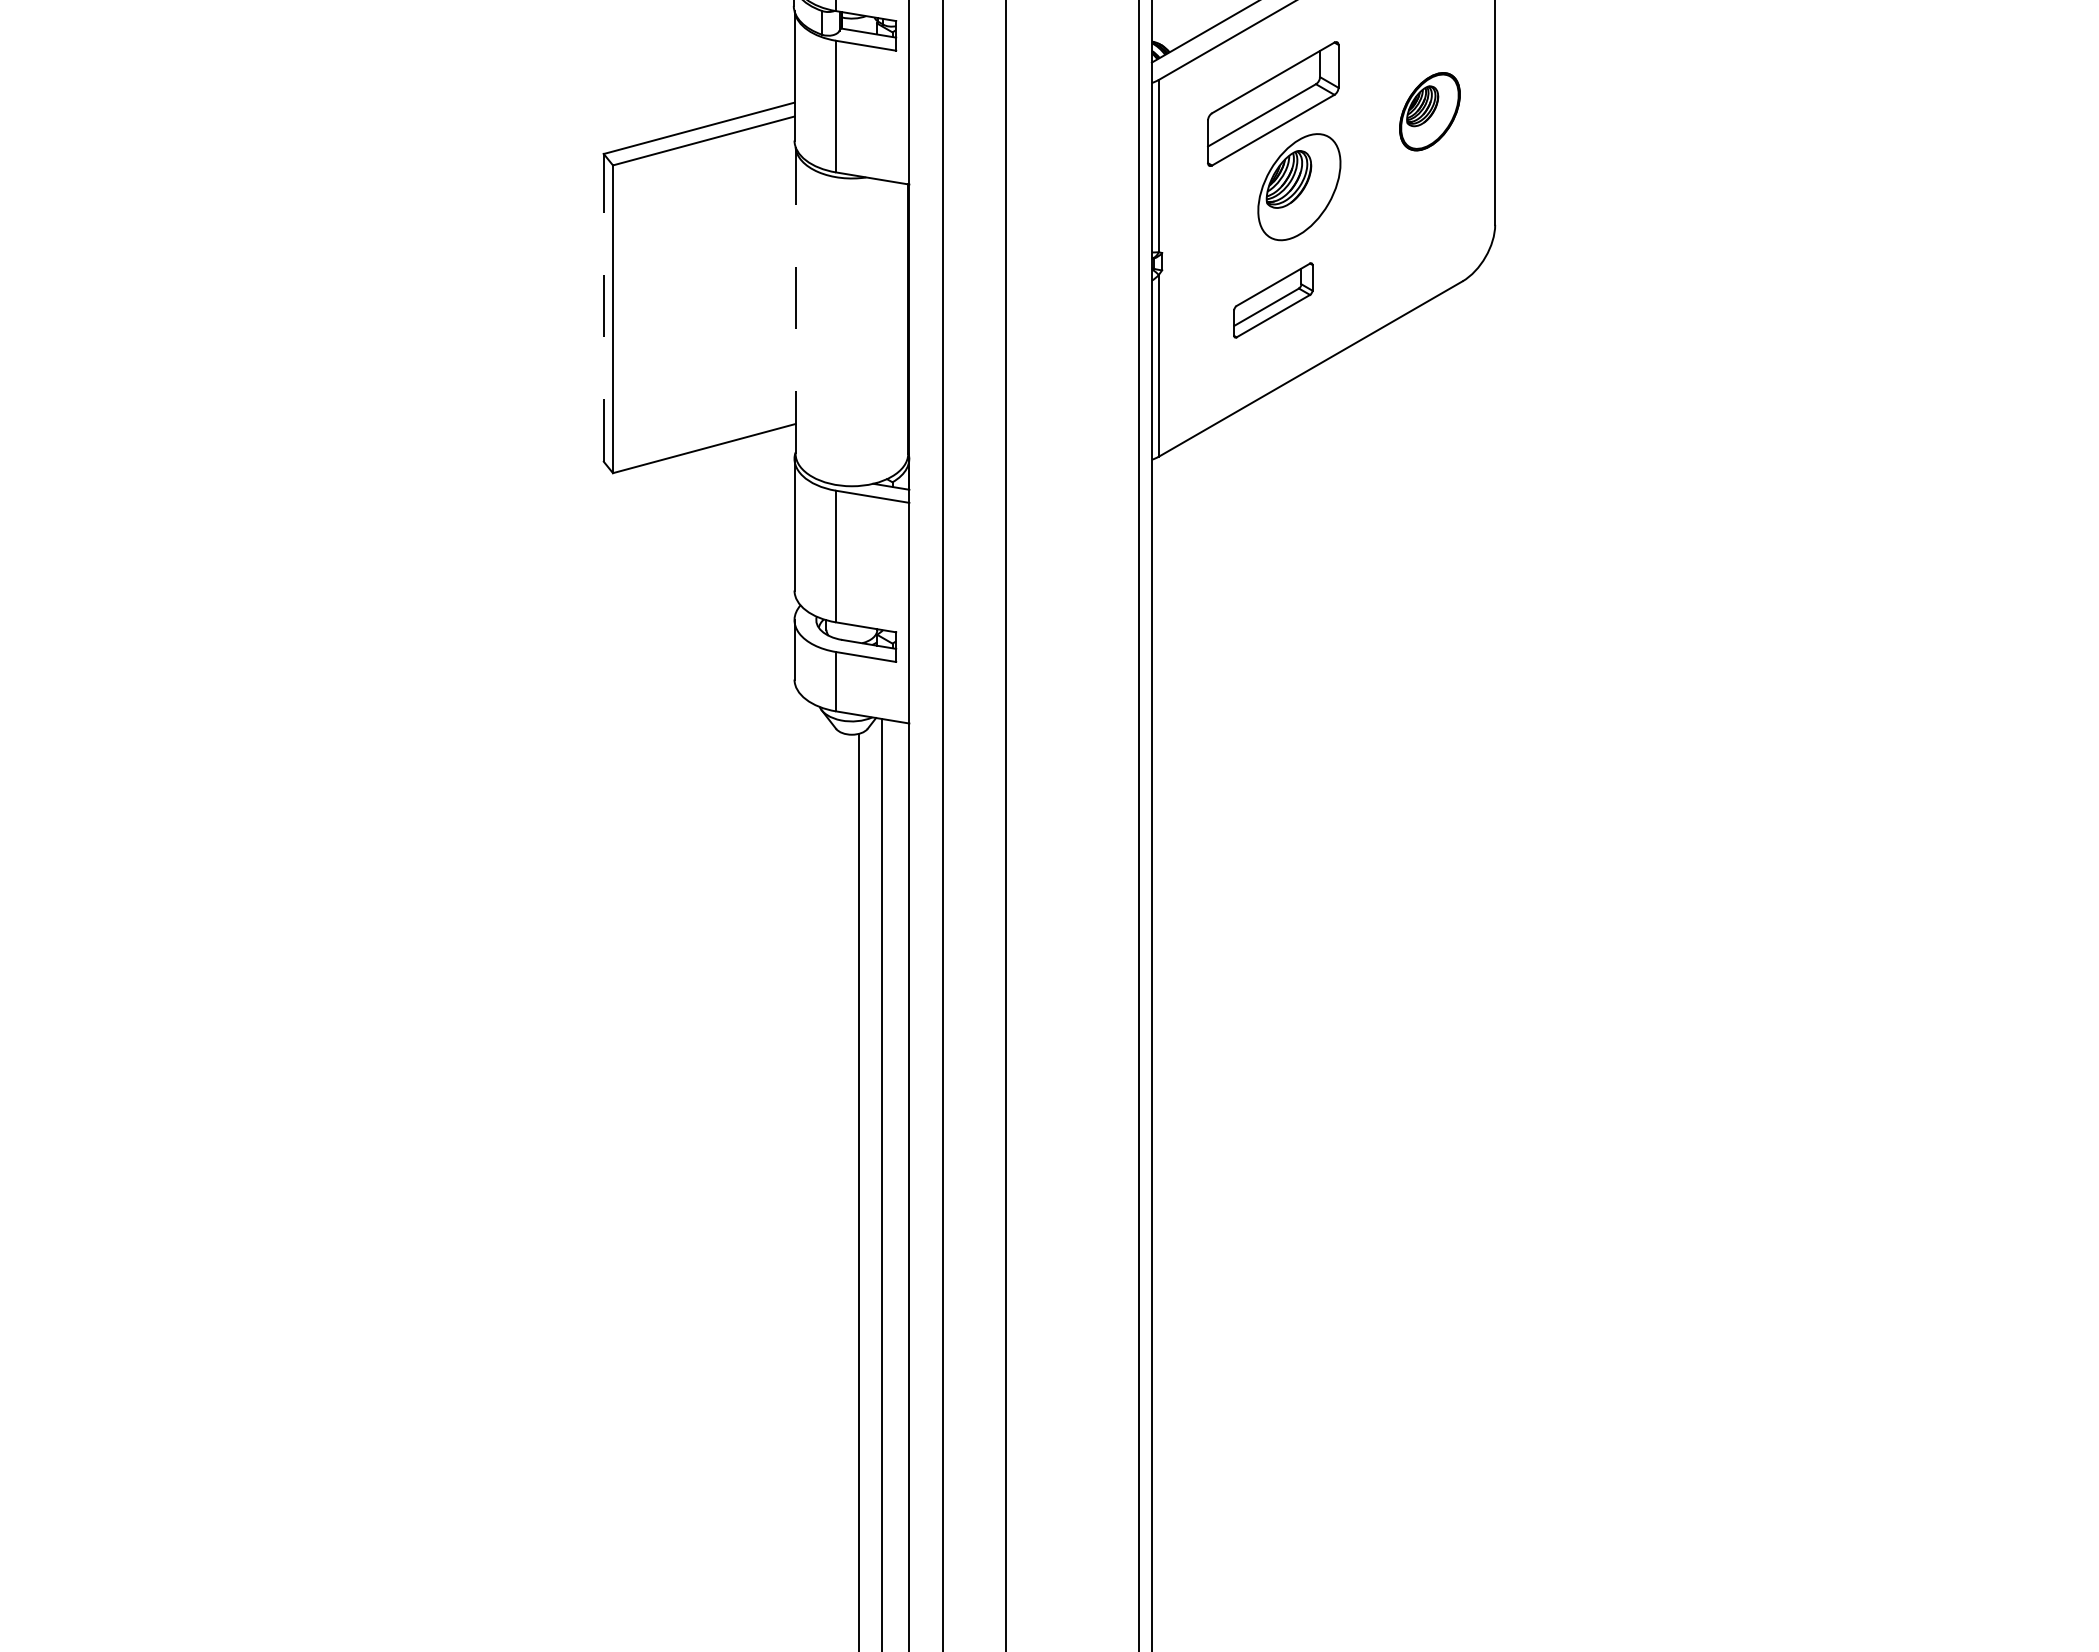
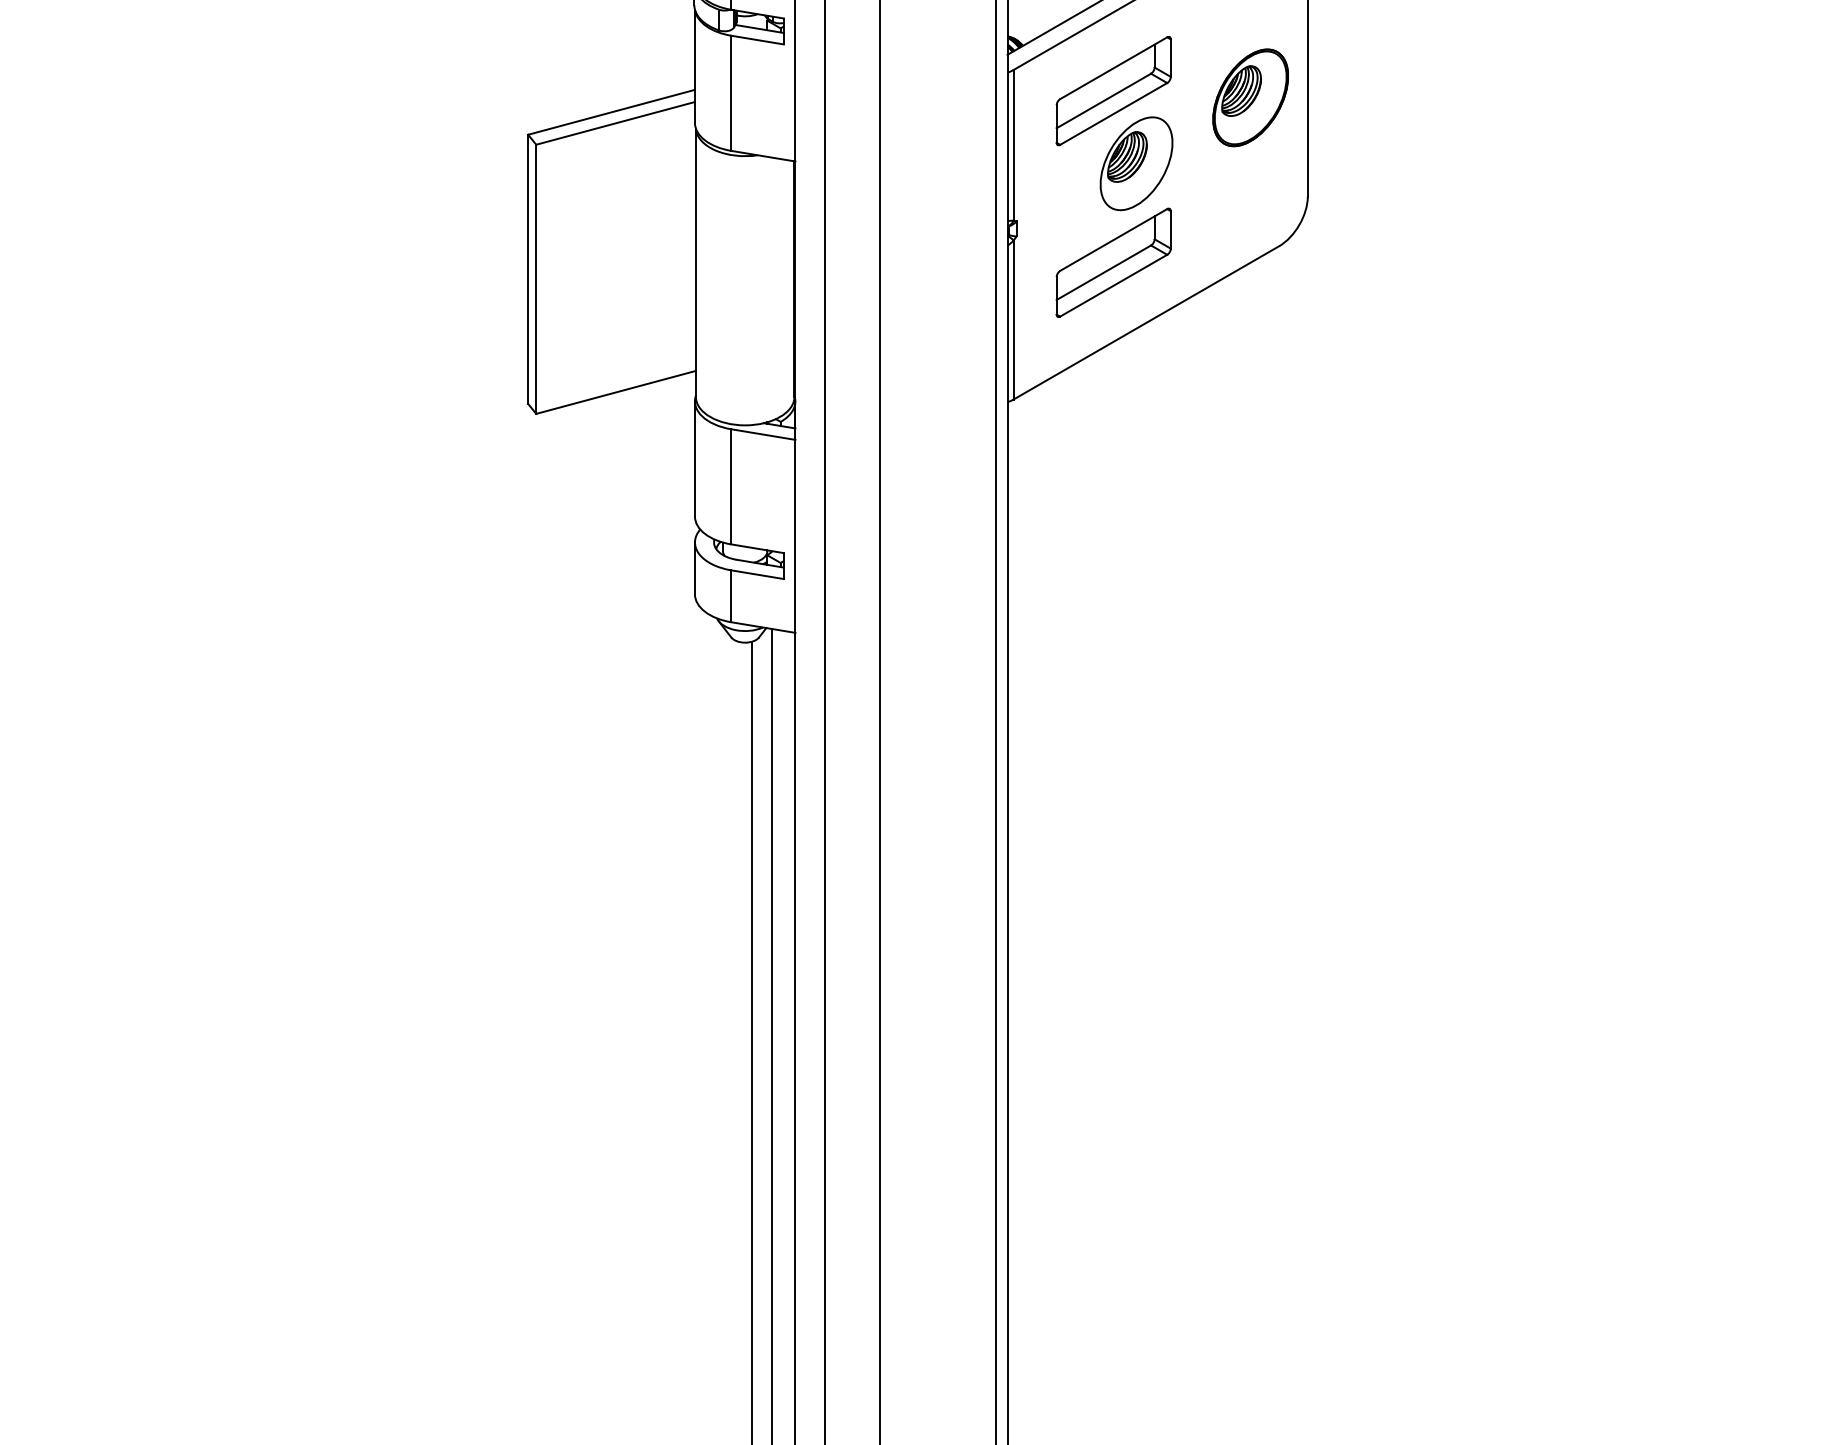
part: (1429, 111) -> (1250, 97), size x1.43
line: (795, 299) -> (695, 262), dashed -> solid
part: (1273, 300) -> (1113, 262), size x1.67
line: (603, 307) -> (527, 269), dashed -> solid

